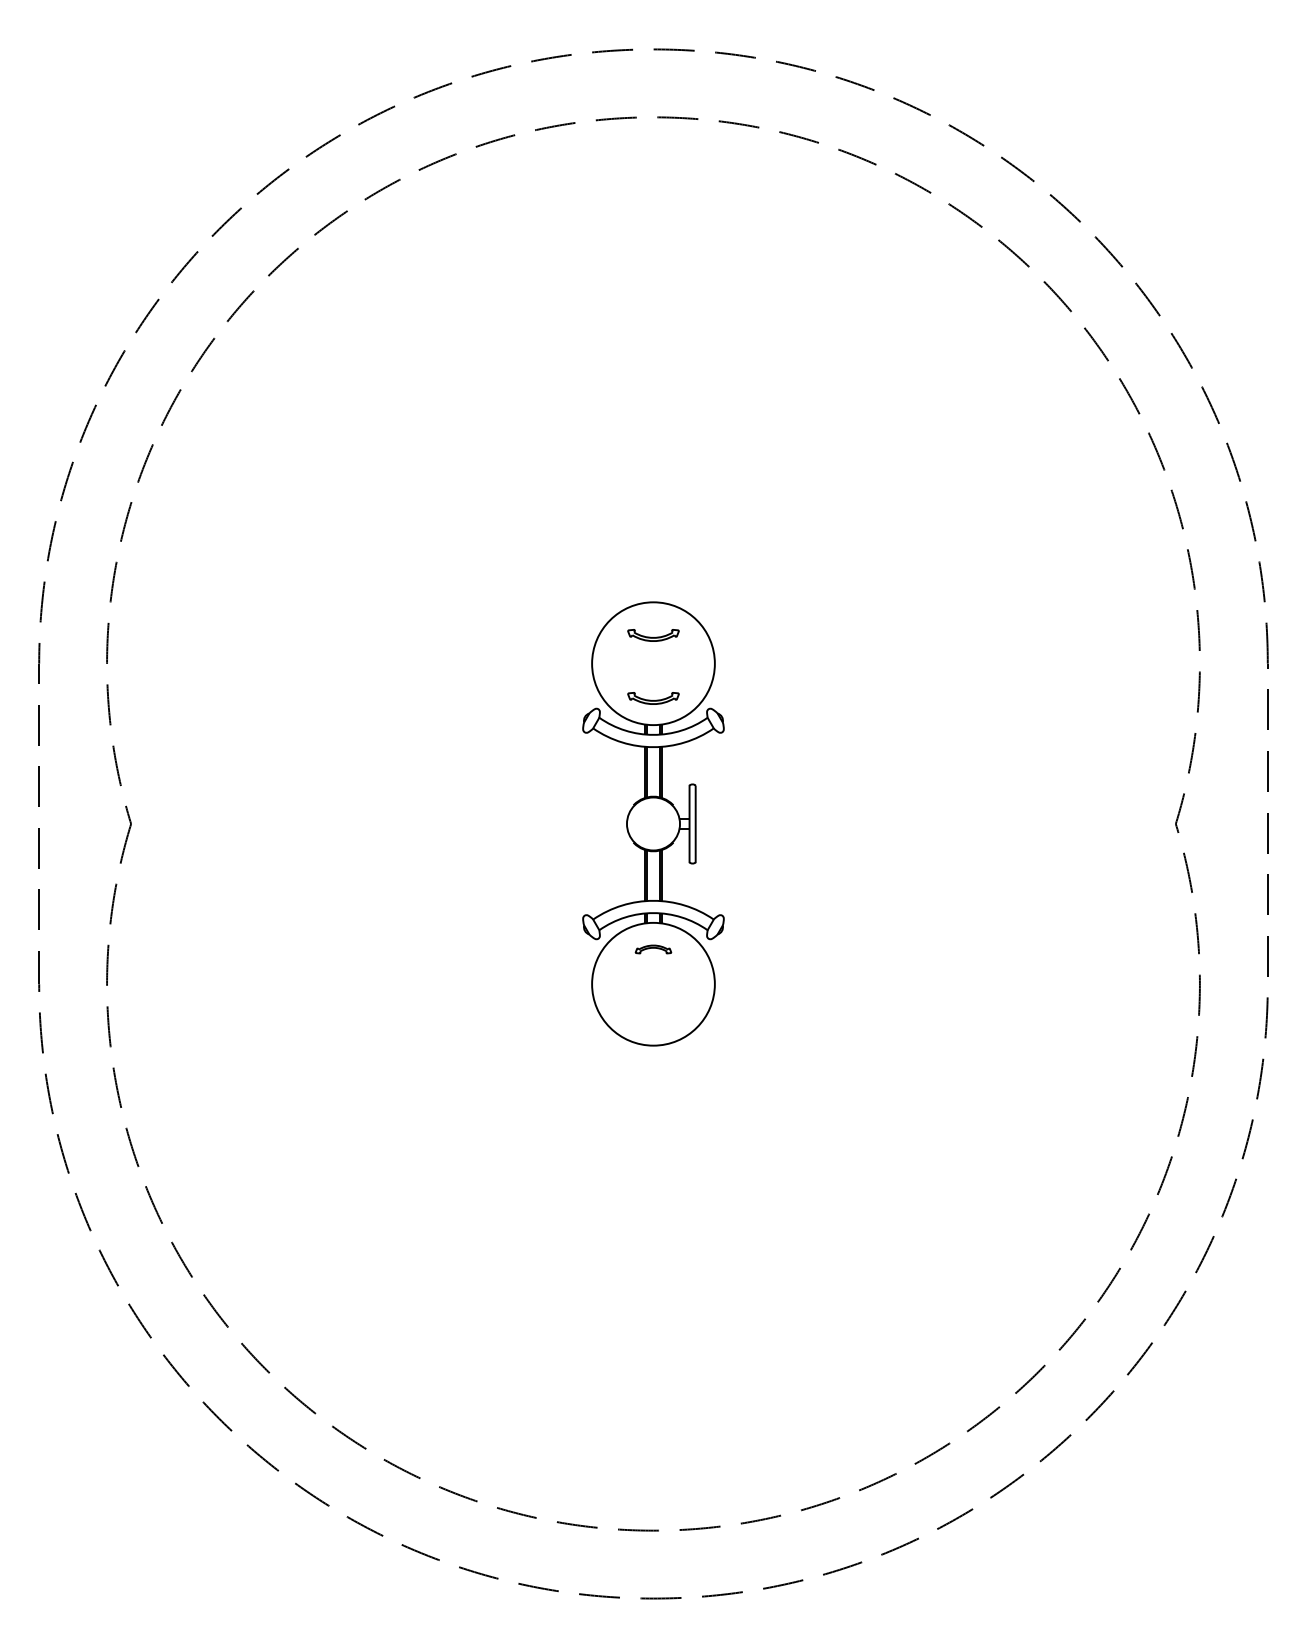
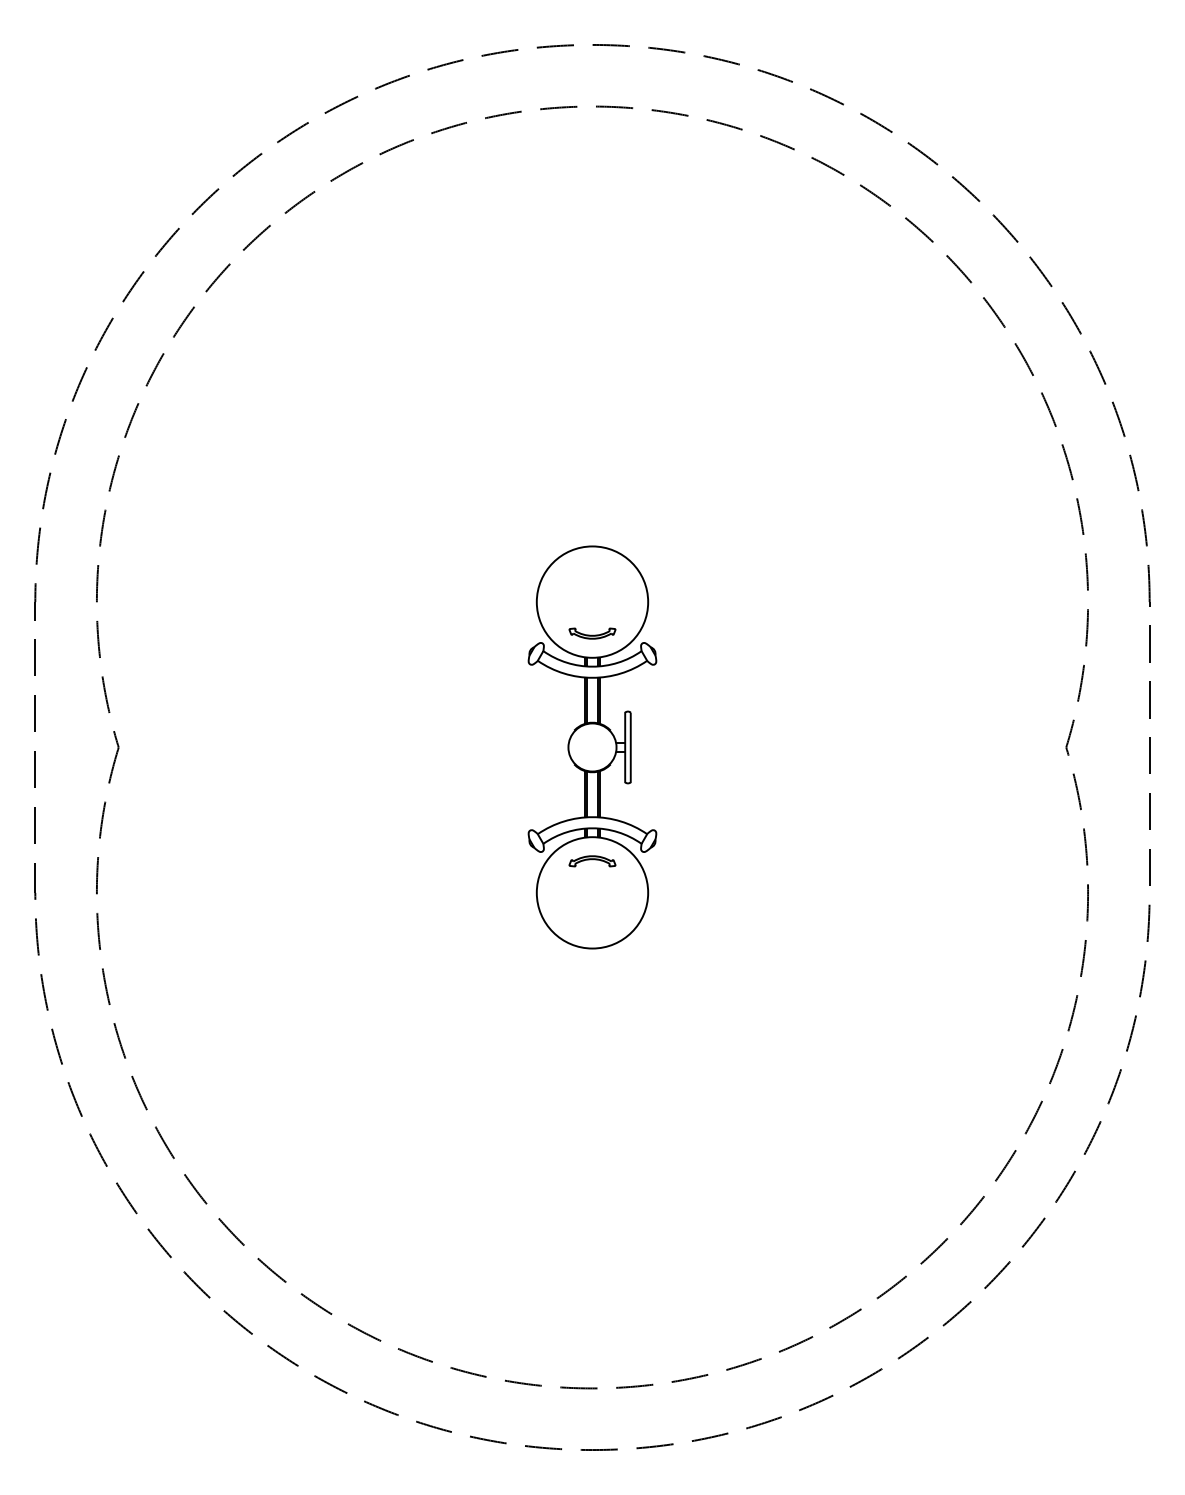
part: (653, 635) -> (592, 576), removed
part: (653, 949) -> (592, 861), size x1.43

